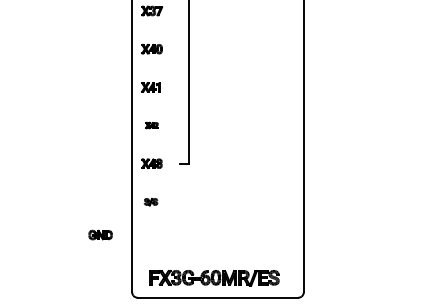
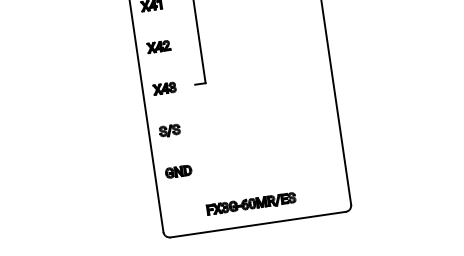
part: (151, 125) -> (158, 46), size x1.67
part: (150, 201) -> (169, 130), size x1.43
part: (100, 234) -> (178, 171), moved
part: (214, 278) -> (251, 204), size x0.62

